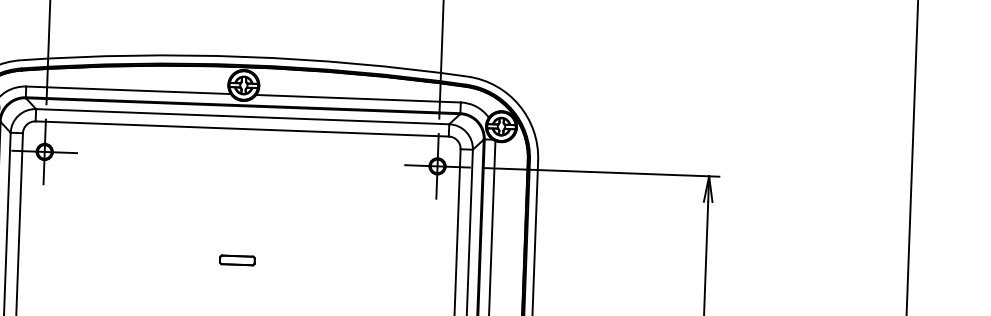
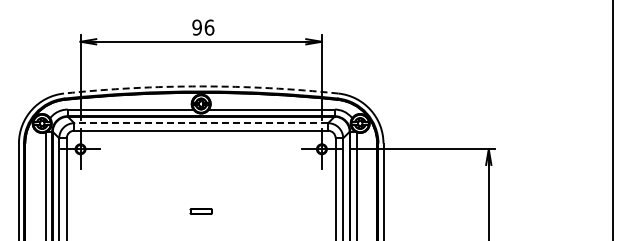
arc: (245, 56) -> (201, 86), solid -> dashed
line: (243, 117) -> (201, 123), solid -> dashed

